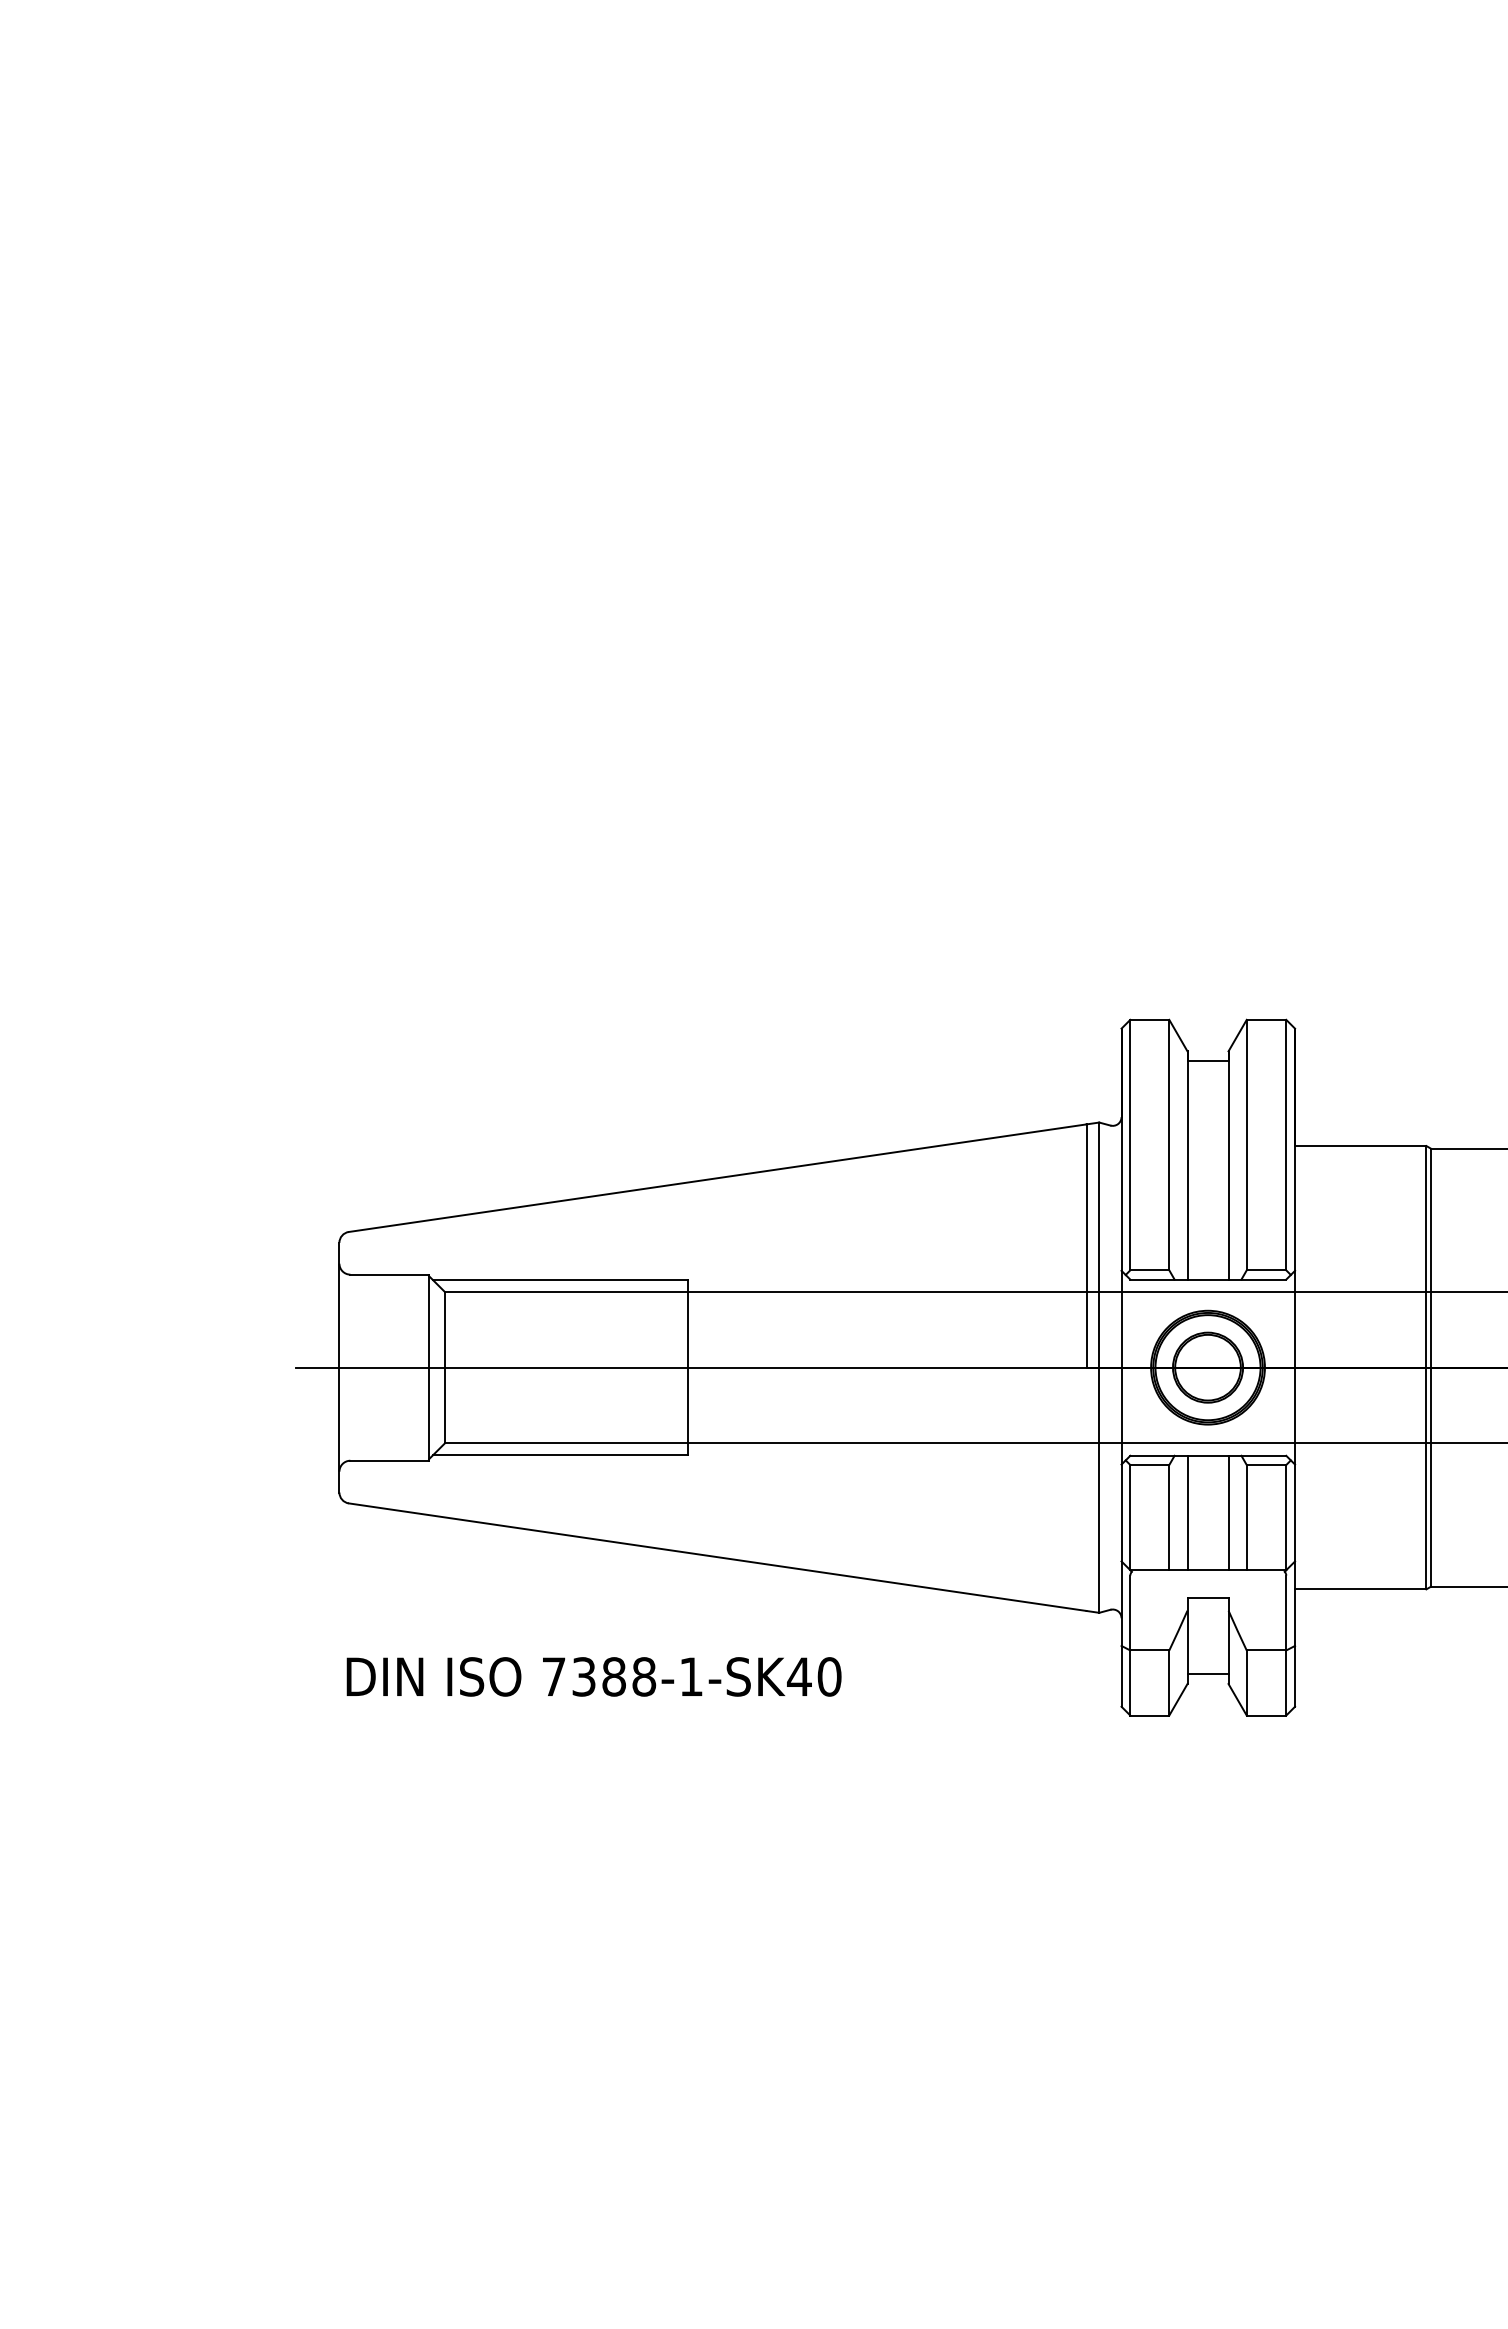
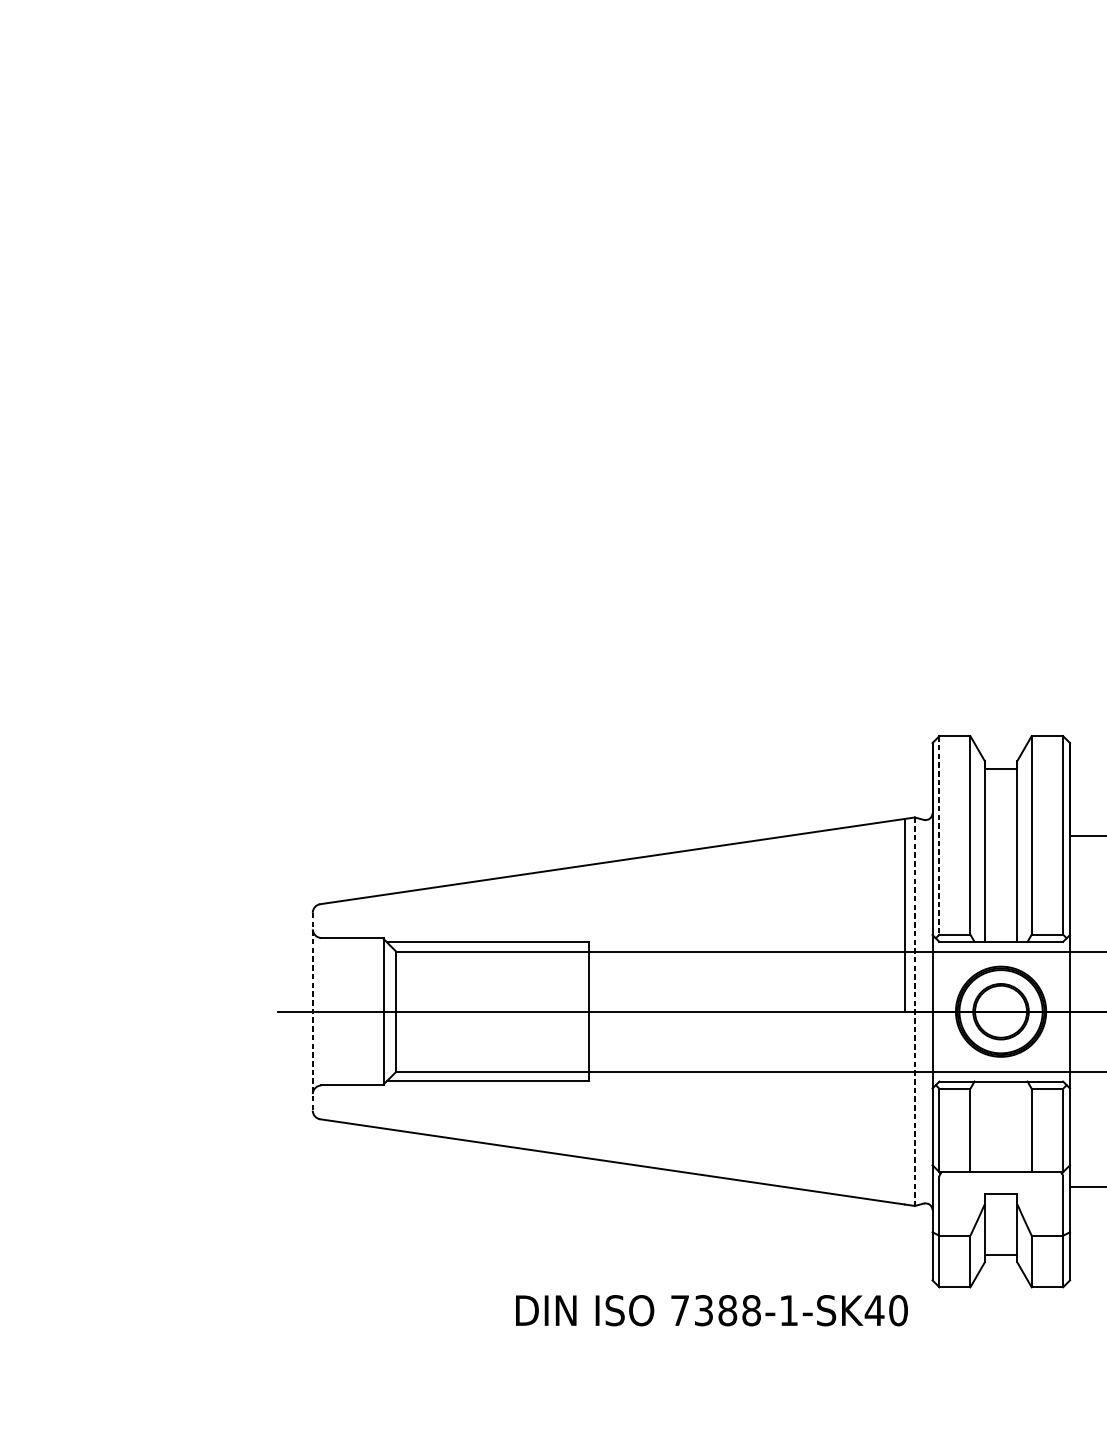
line: (1130, 1145) -> (939, 835), solid -> dashed
line: (339, 1367) -> (312, 1011), solid -> dashed
line: (1099, 1368) -> (915, 1012), solid -> dashed
line: (1187, 1512) -> (984, 1126), removed
line: (1228, 1512) -> (1017, 1126), removed
text: (593, 1676) -> (711, 1310), moved

